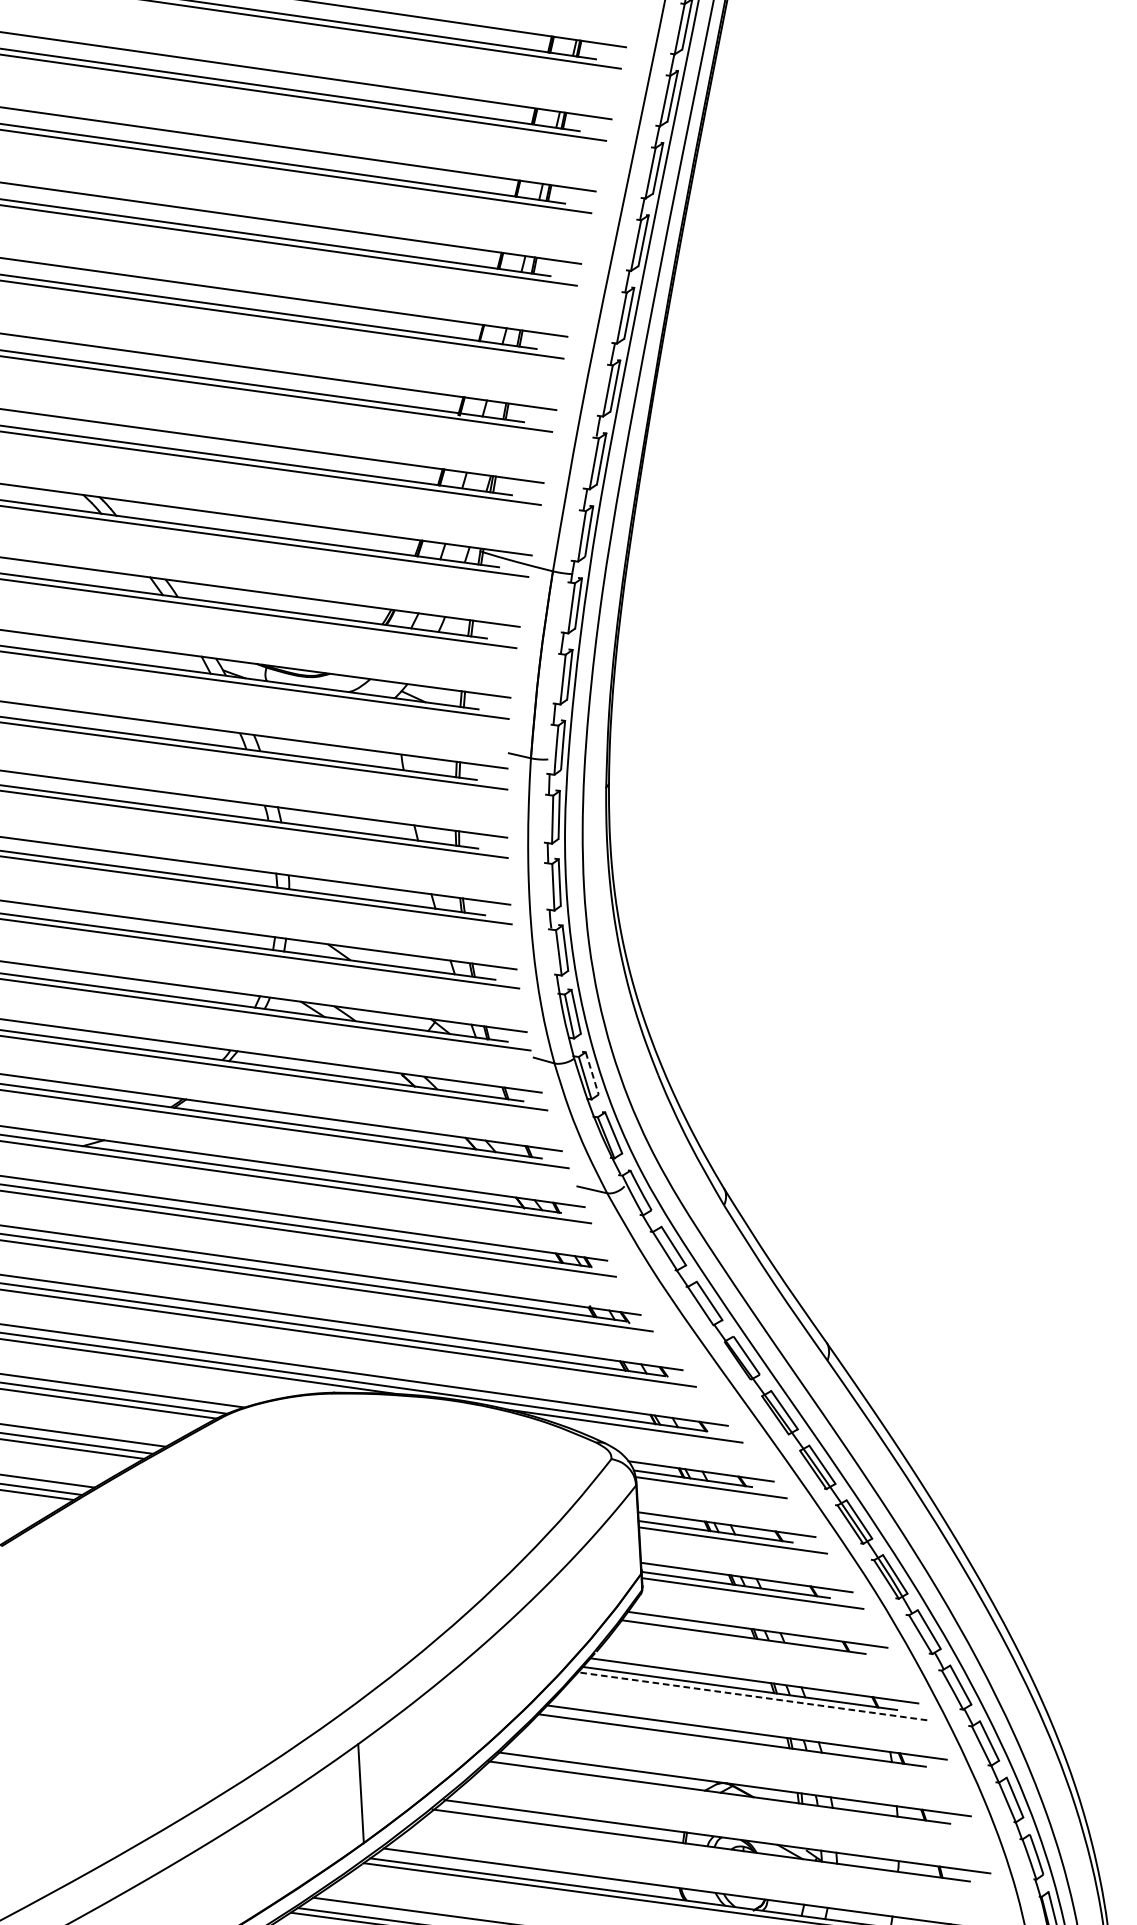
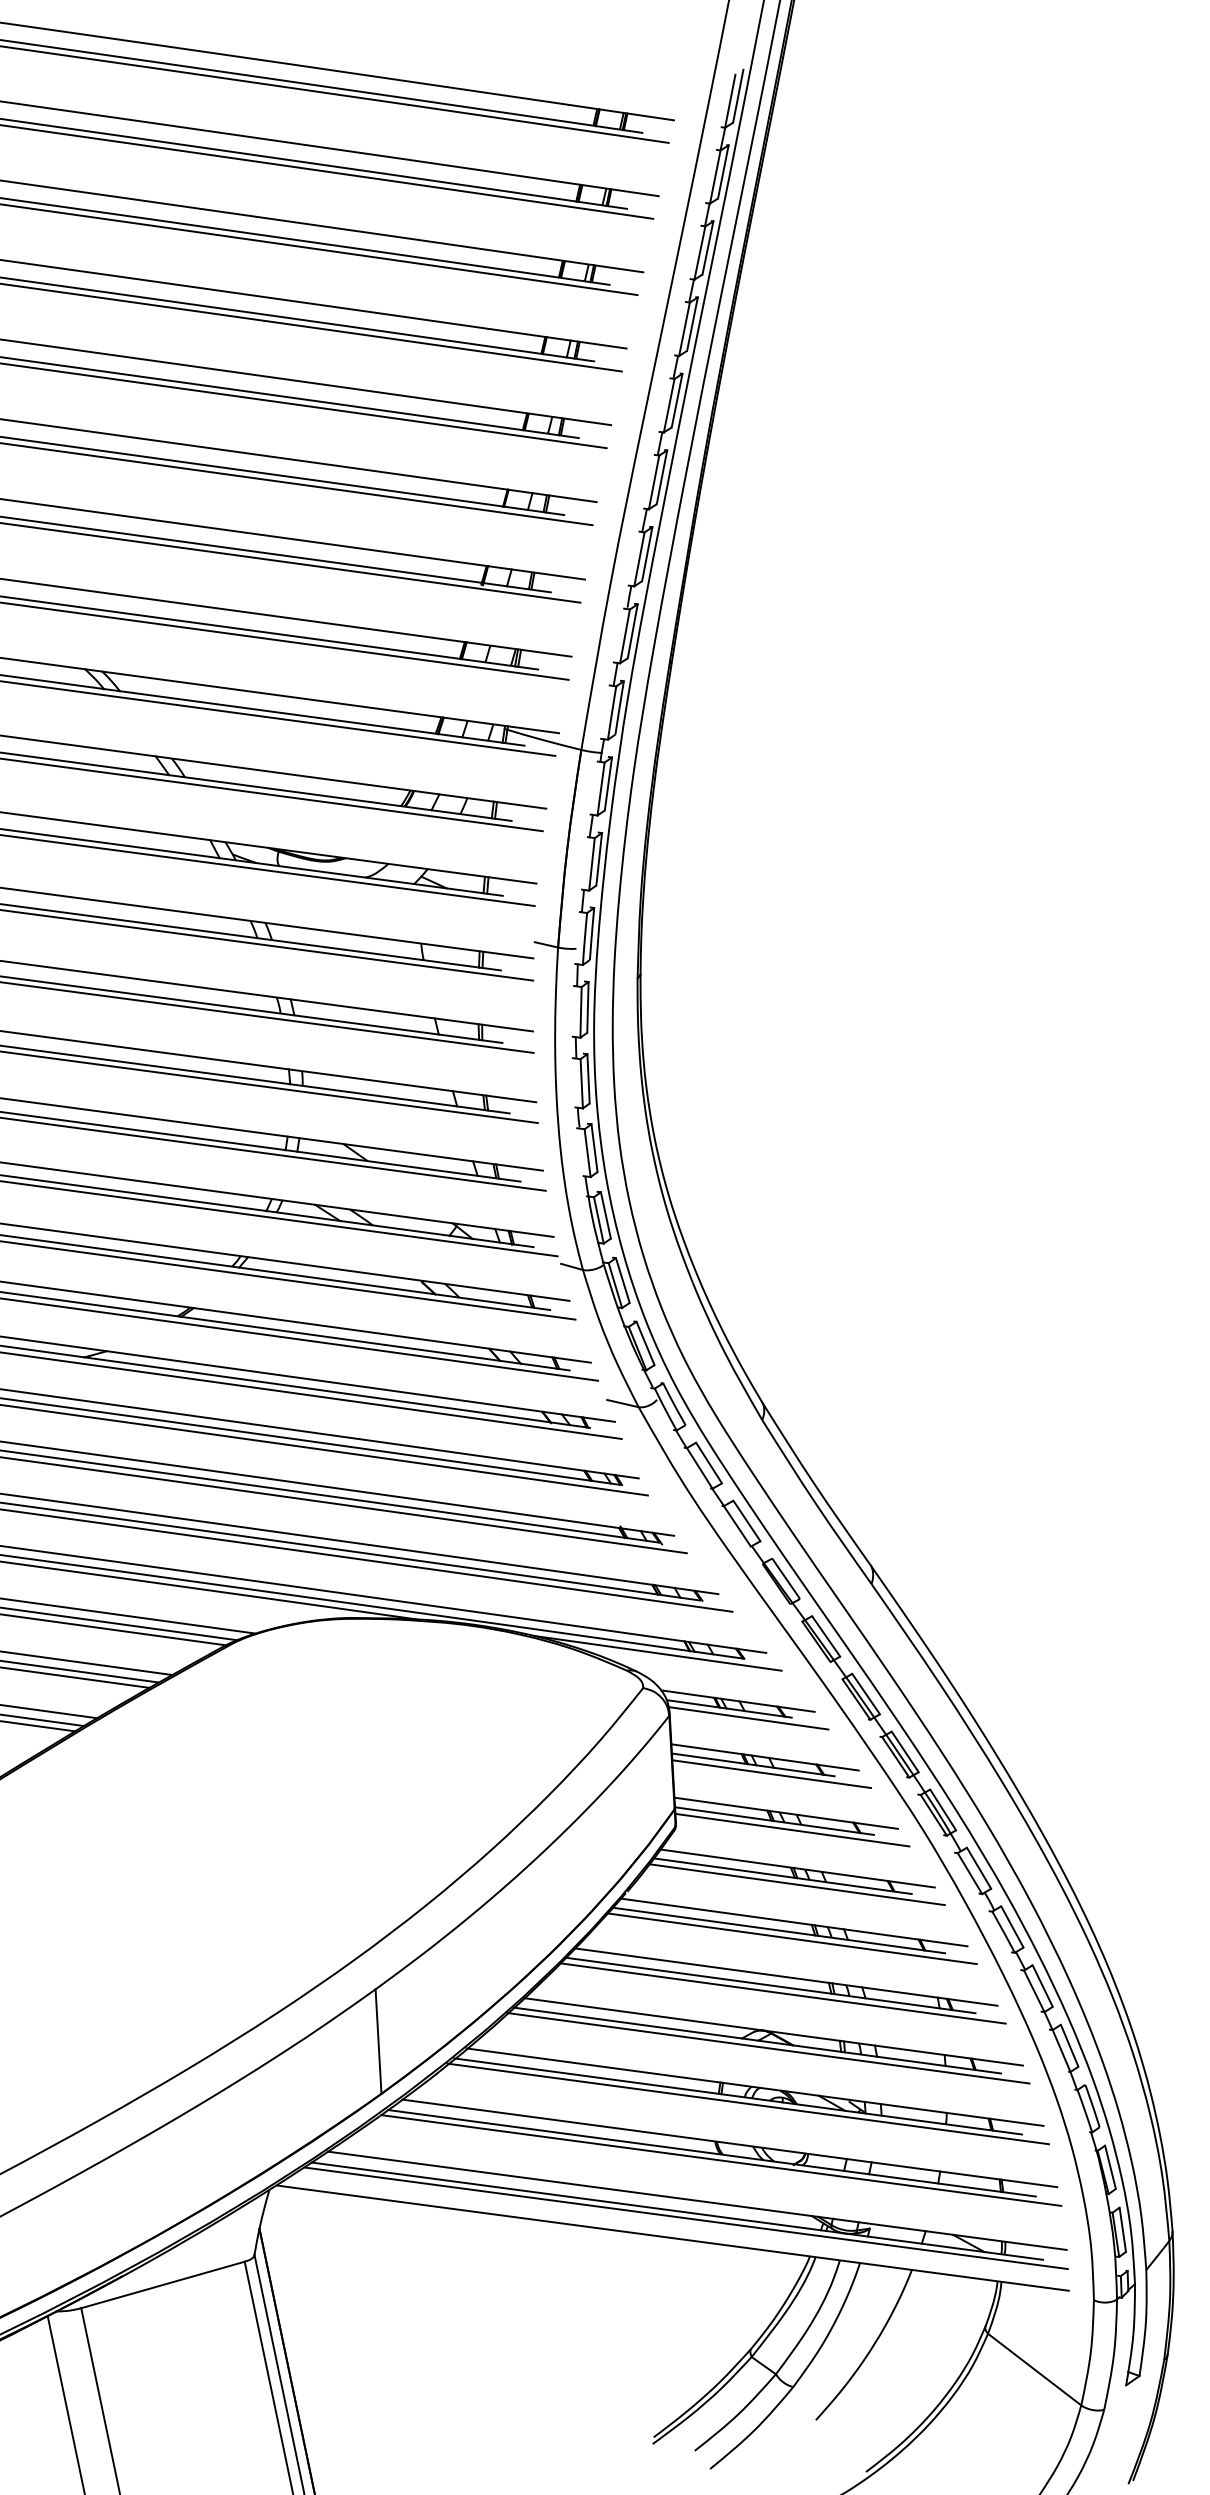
line: (592, 1074) -> (623, 1281), dashed -> solid
line: (756, 1644) -> (796, 1884), added
line: (751, 1696) -> (791, 1938), dashed -> solid
line: (744, 1748) -> (783, 1993), added
line: (730, 1800) -> (768, 2048), added
line: (711, 1852) -> (748, 2103), added

